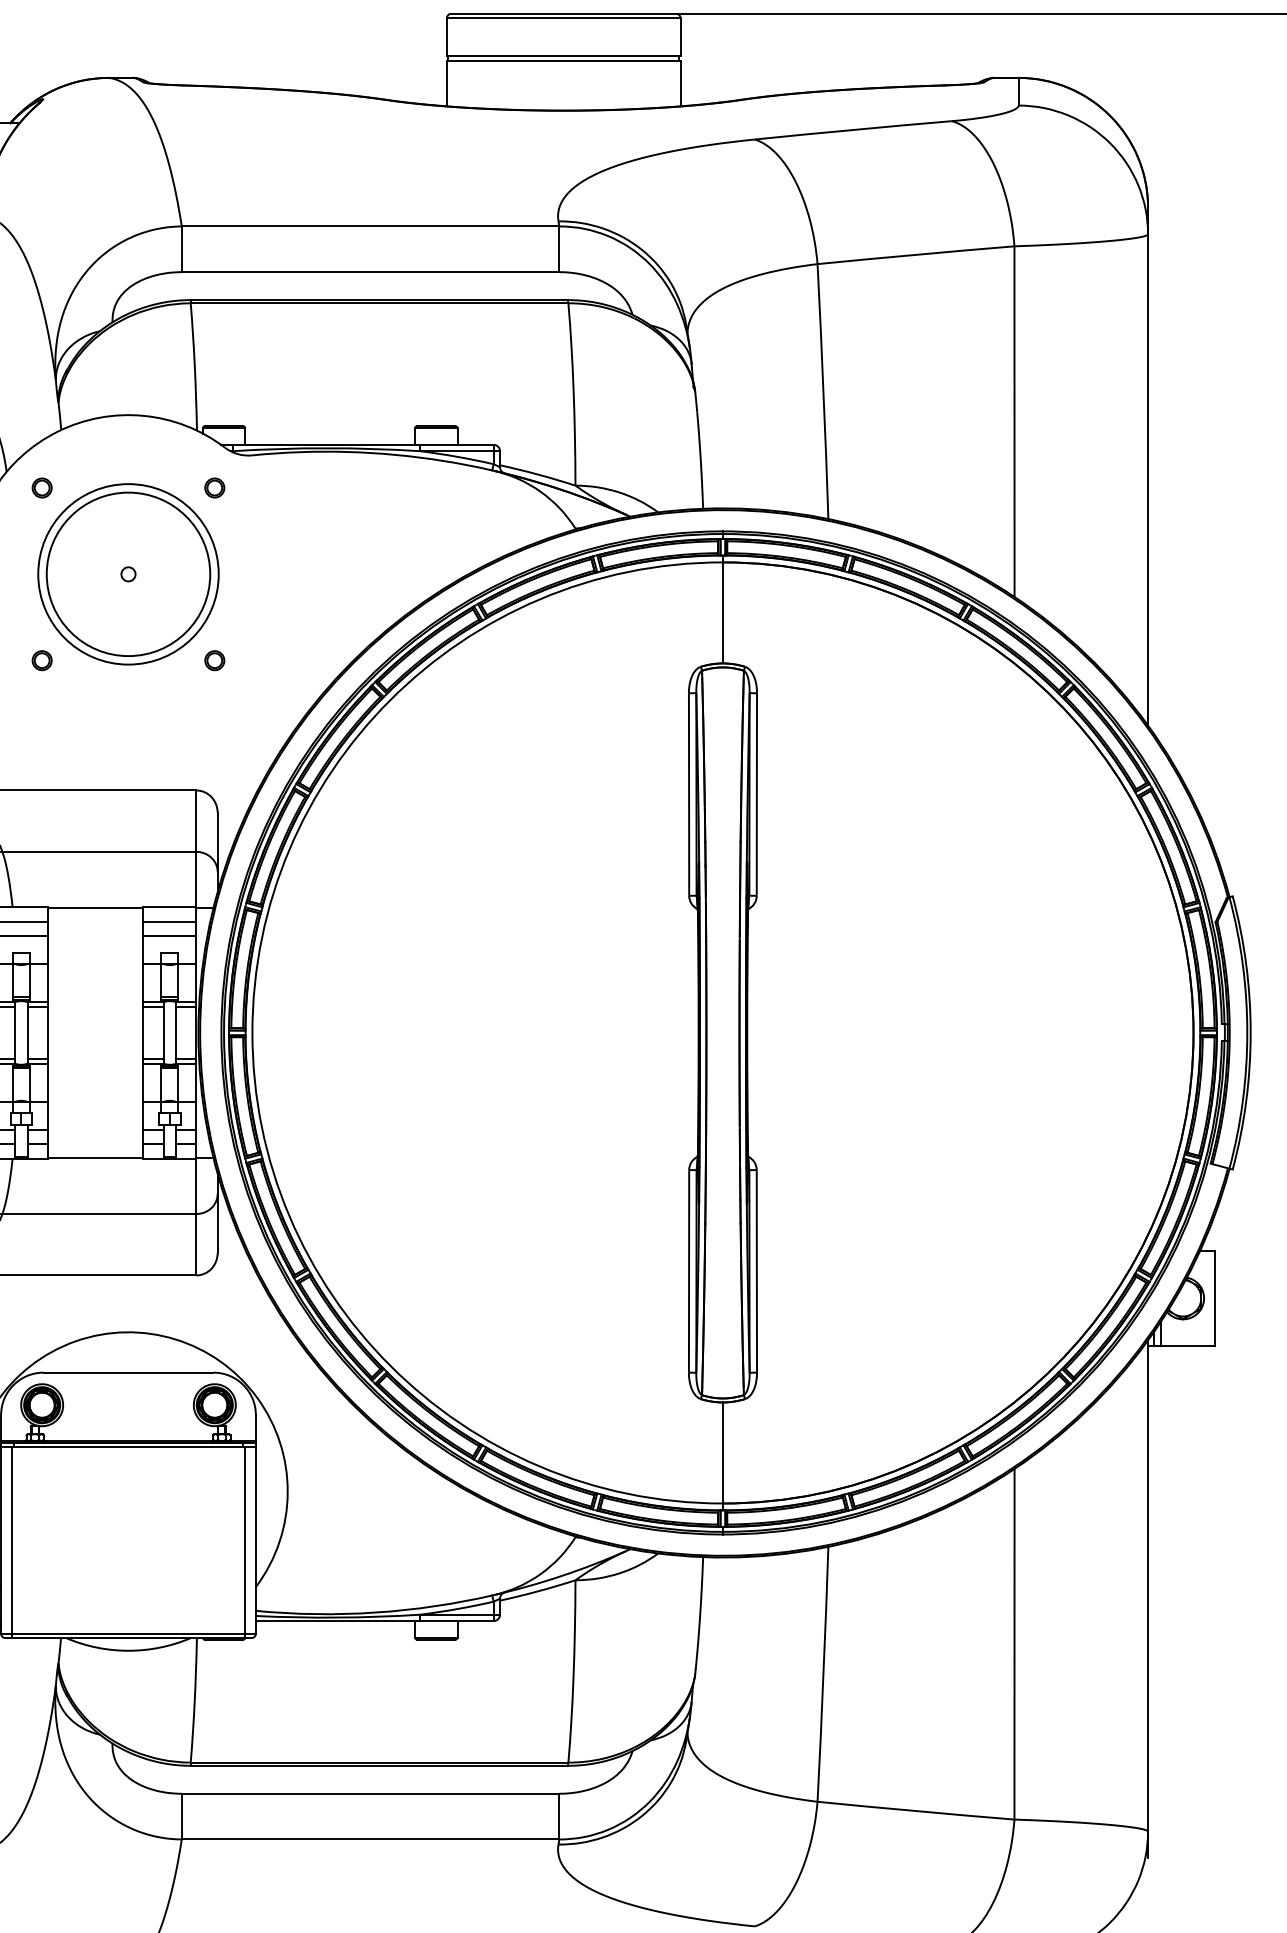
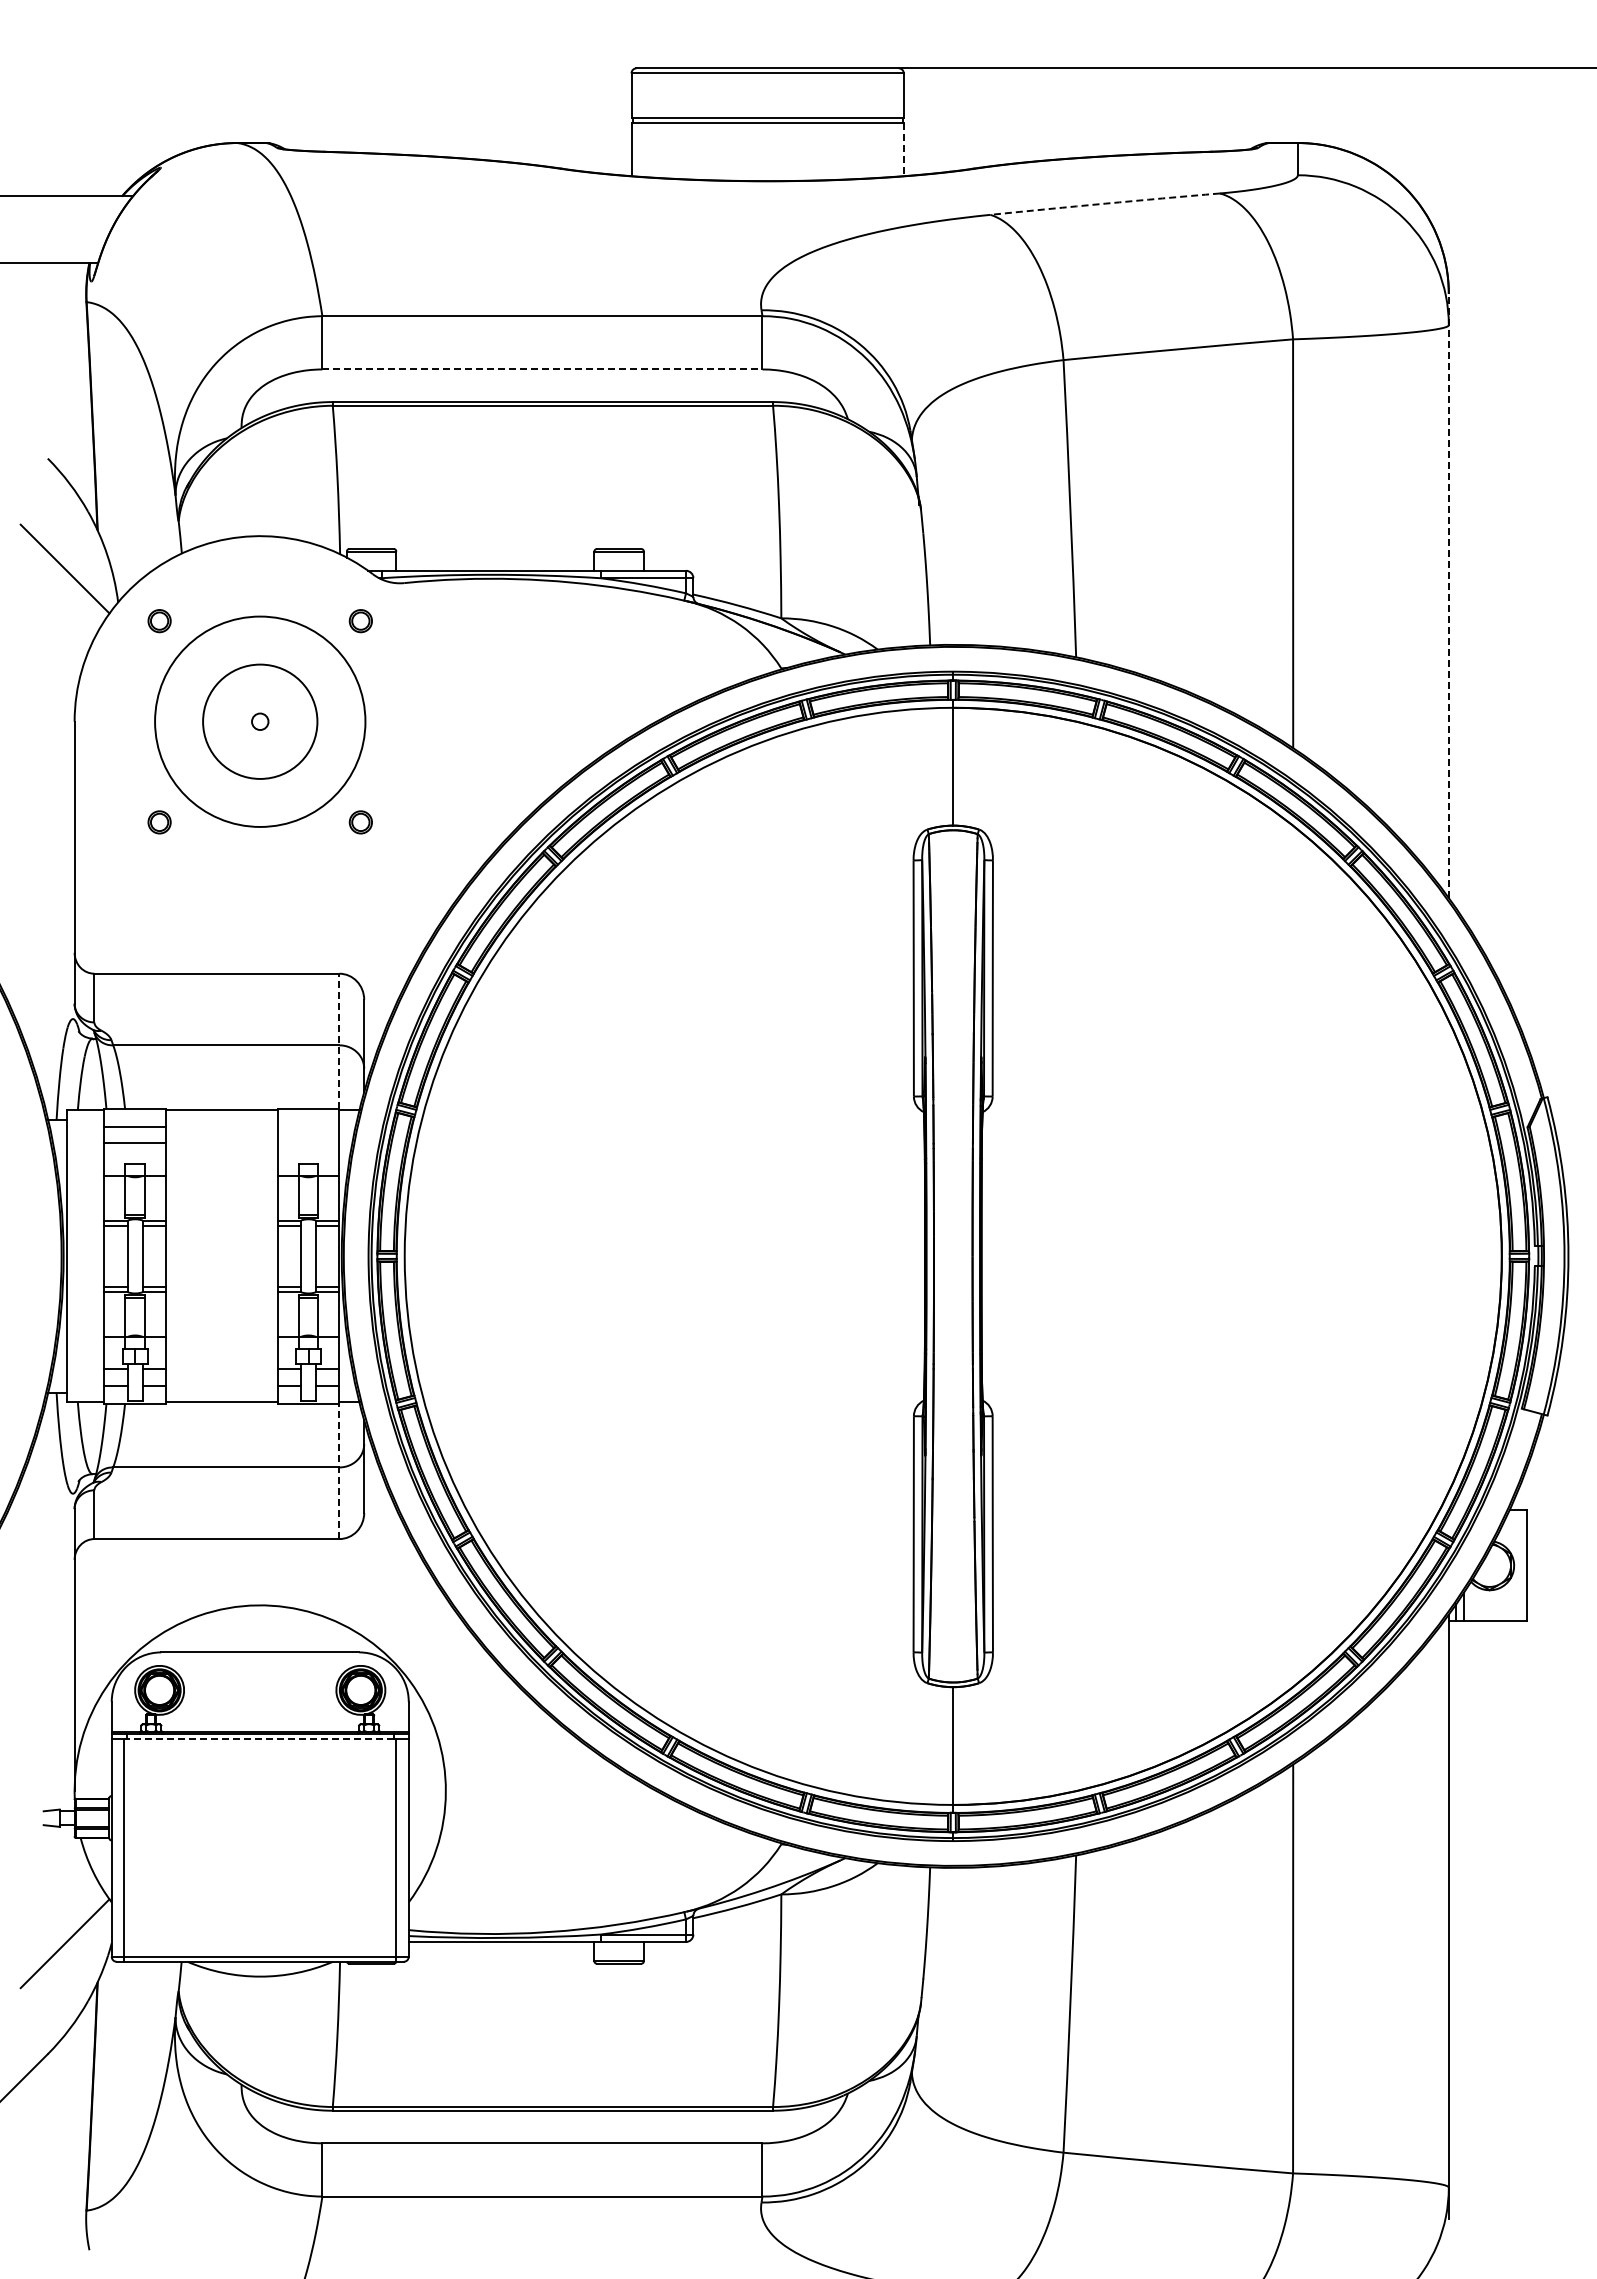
line: (680, 83) -> (903, 149), solid -> dashed
arc: (853, 129) -> (1105, 203), solid -> dashed
line: (370, 272) -> (542, 369), solid -> dashed
line: (1147, 466) -> (1448, 595), solid -> dashed
circle: (127, 574) -> (259, 721), size x0.6
line: (196, 848) -> (339, 1041), solid -> dashed
line: (169, 921) -> (308, 1126), removed
line: (169, 936) -> (308, 1143), removed
line: (196, 1217) -> (339, 1471), solid -> dashed
line: (128, 1447) -> (260, 1739), solid -> dashed

